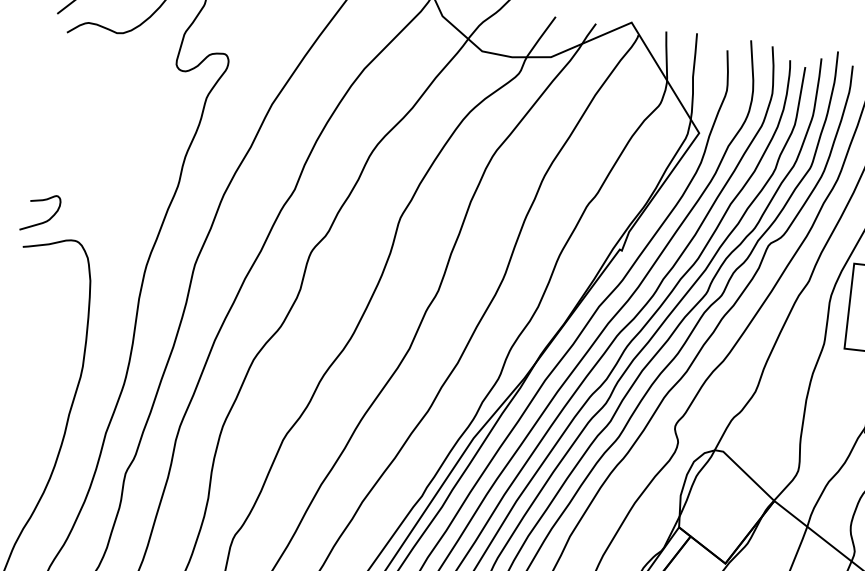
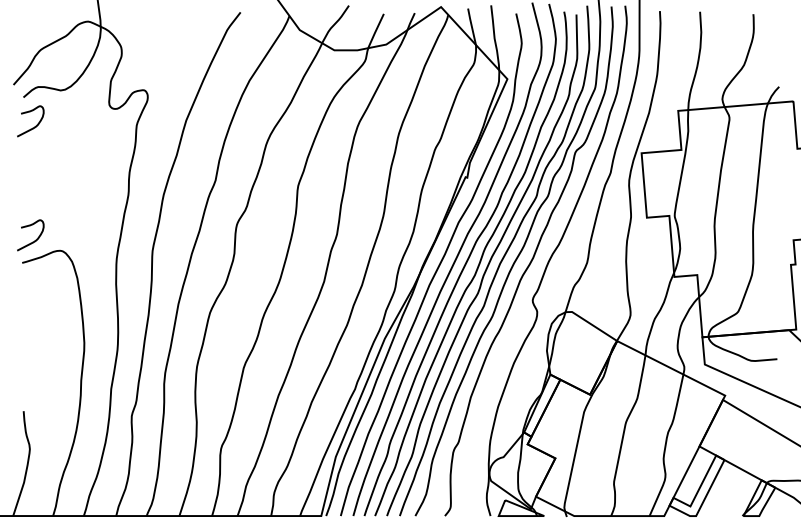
curve: (70, 73) -> (32, 127), added

